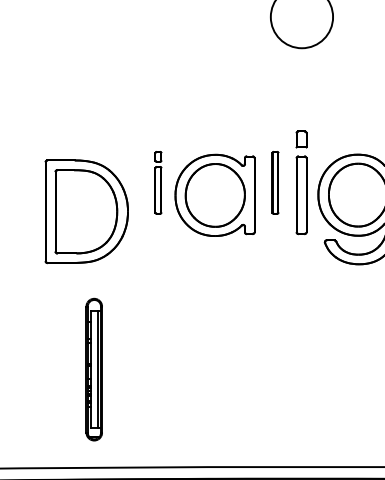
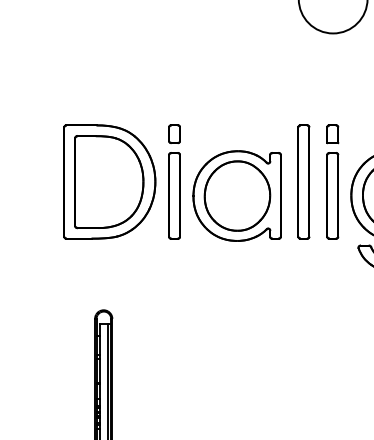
part: (158, 182) -> (174, 181), size x1.67
part: (275, 182) -> (303, 181), size x1.67
part: (86, 211) -> (109, 181), moved

